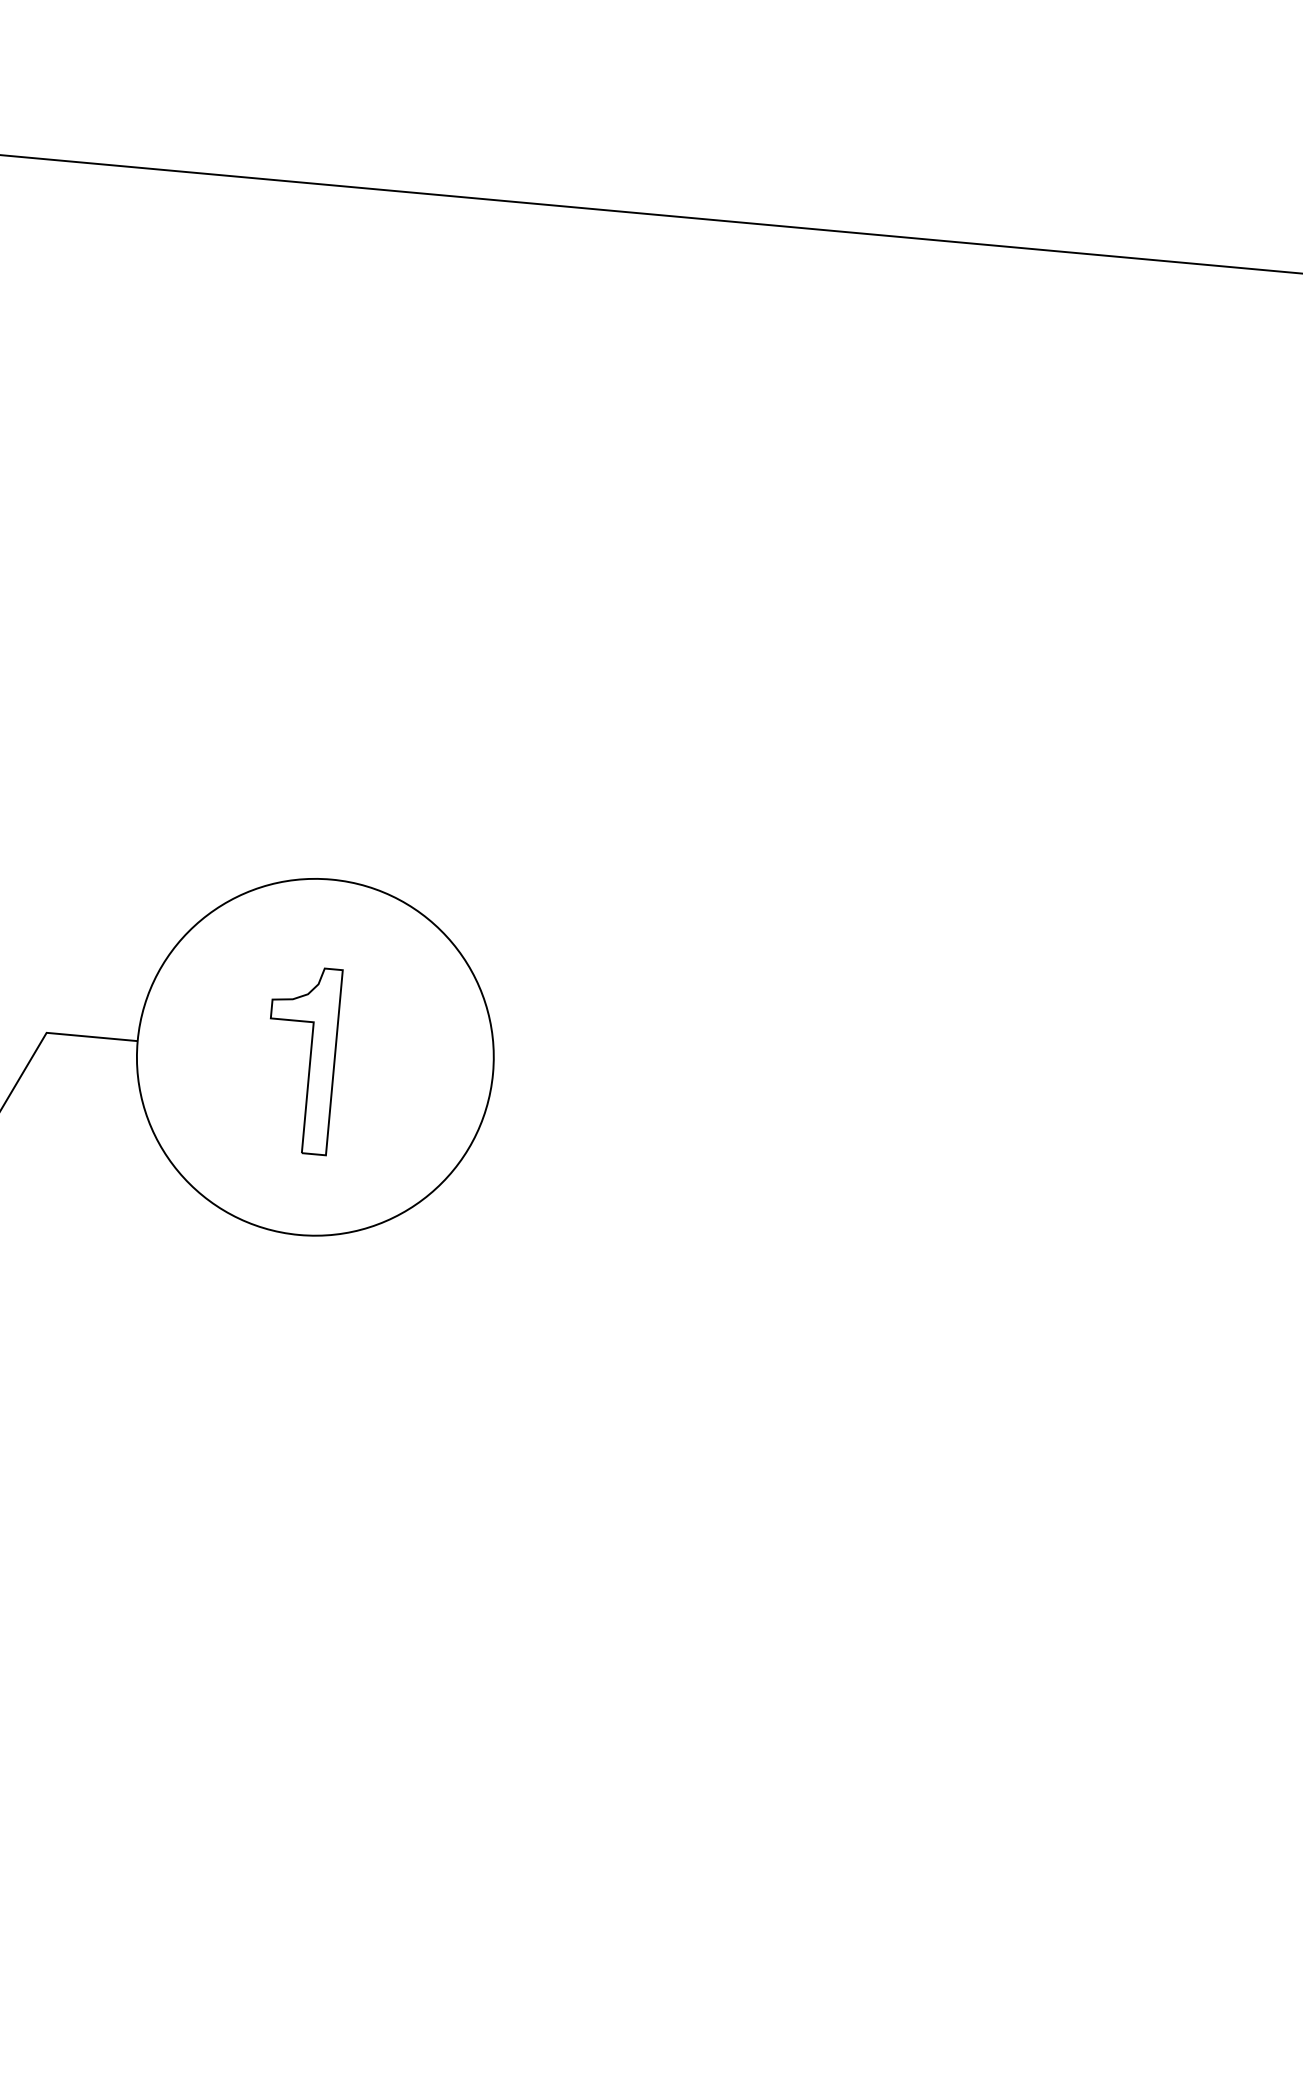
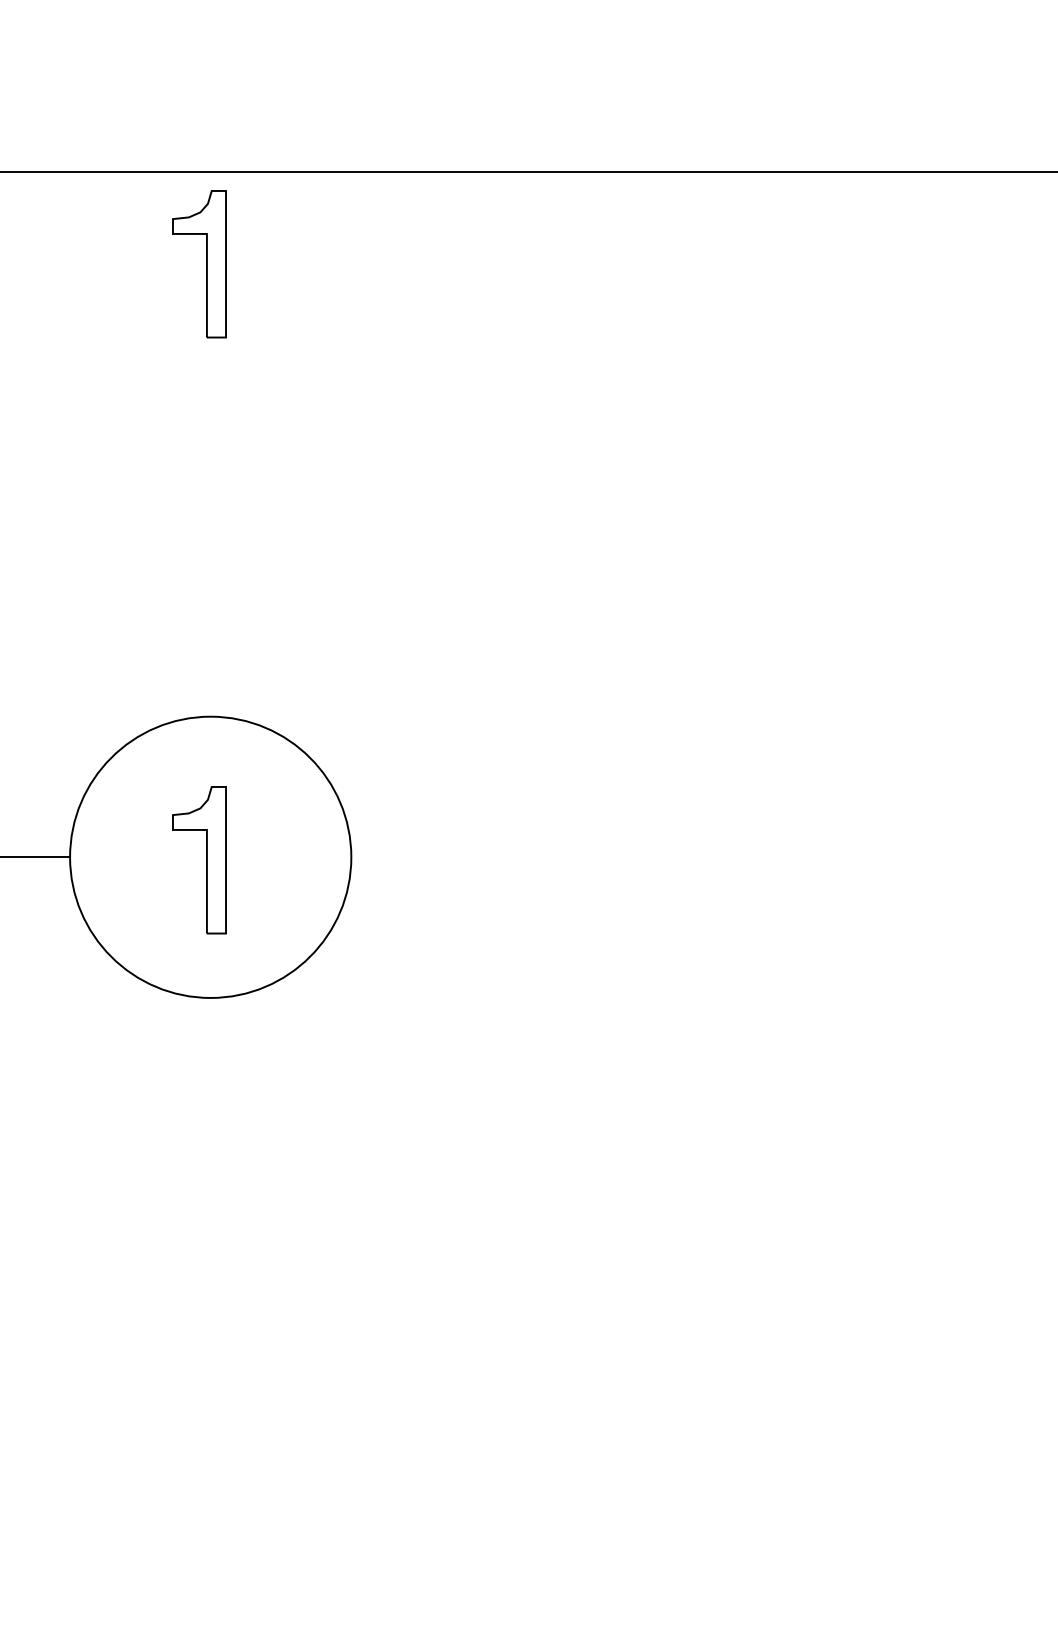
part: (378, 307) -> (206, 264), added

